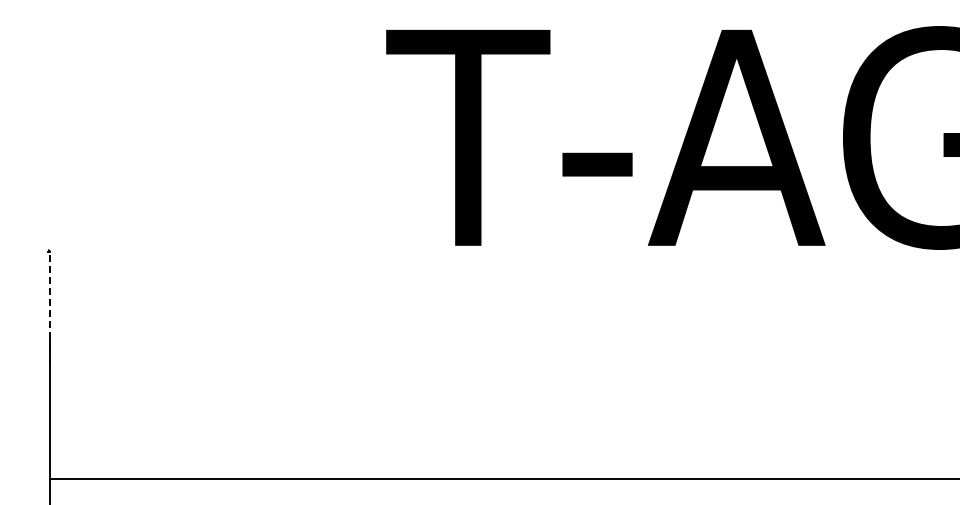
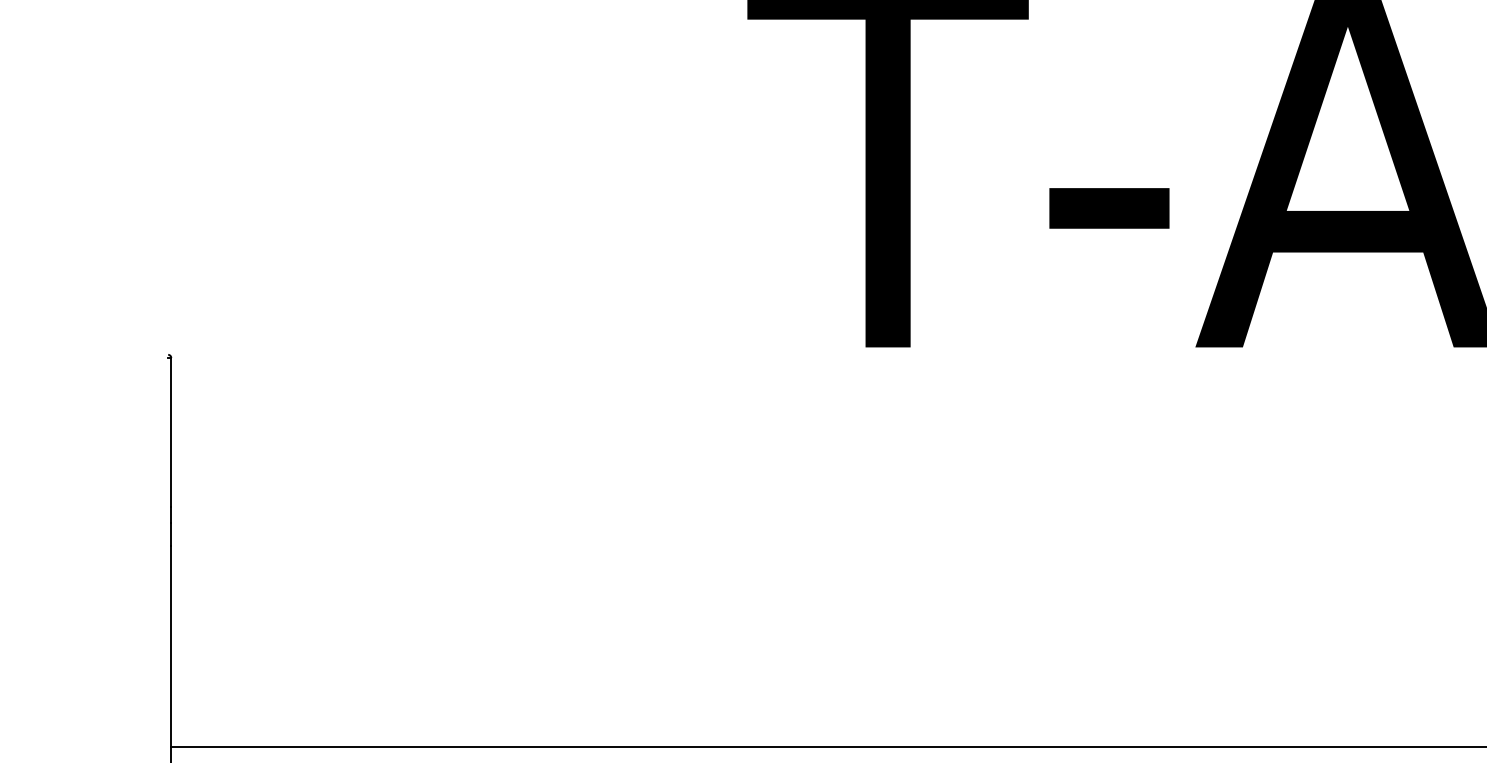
line: (49, 294) -> (170, 430), dashed -> solid

